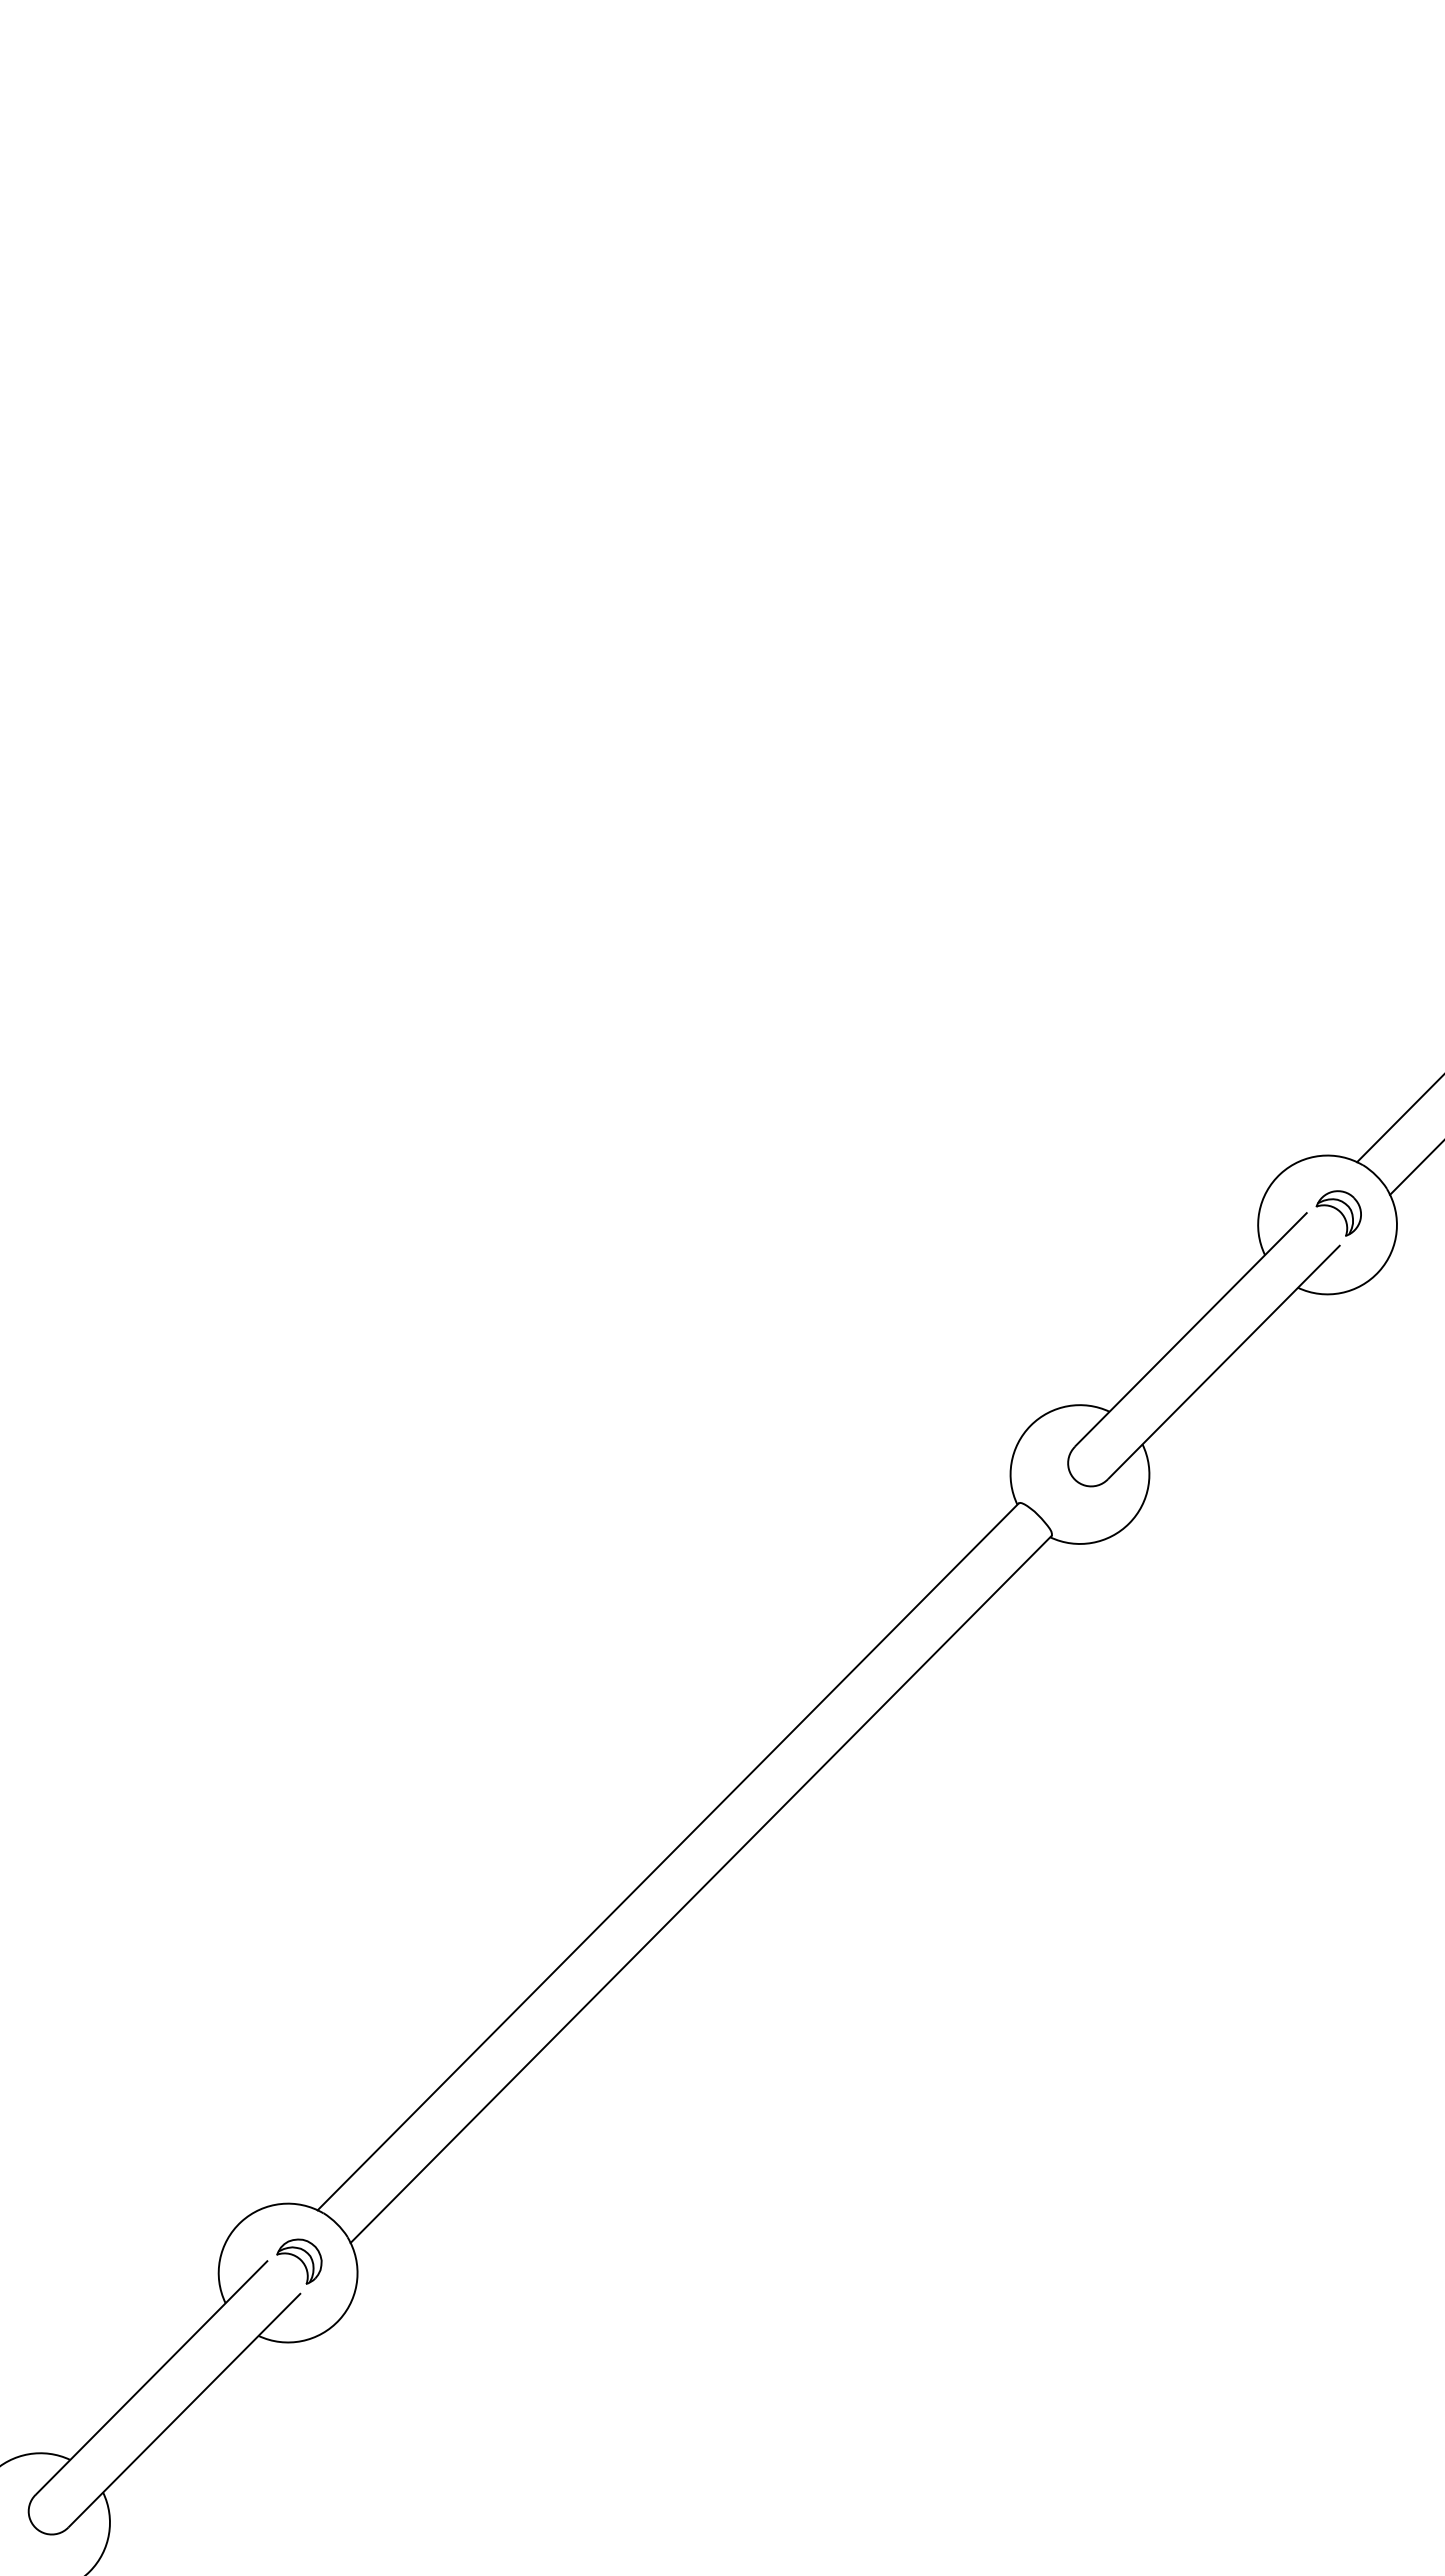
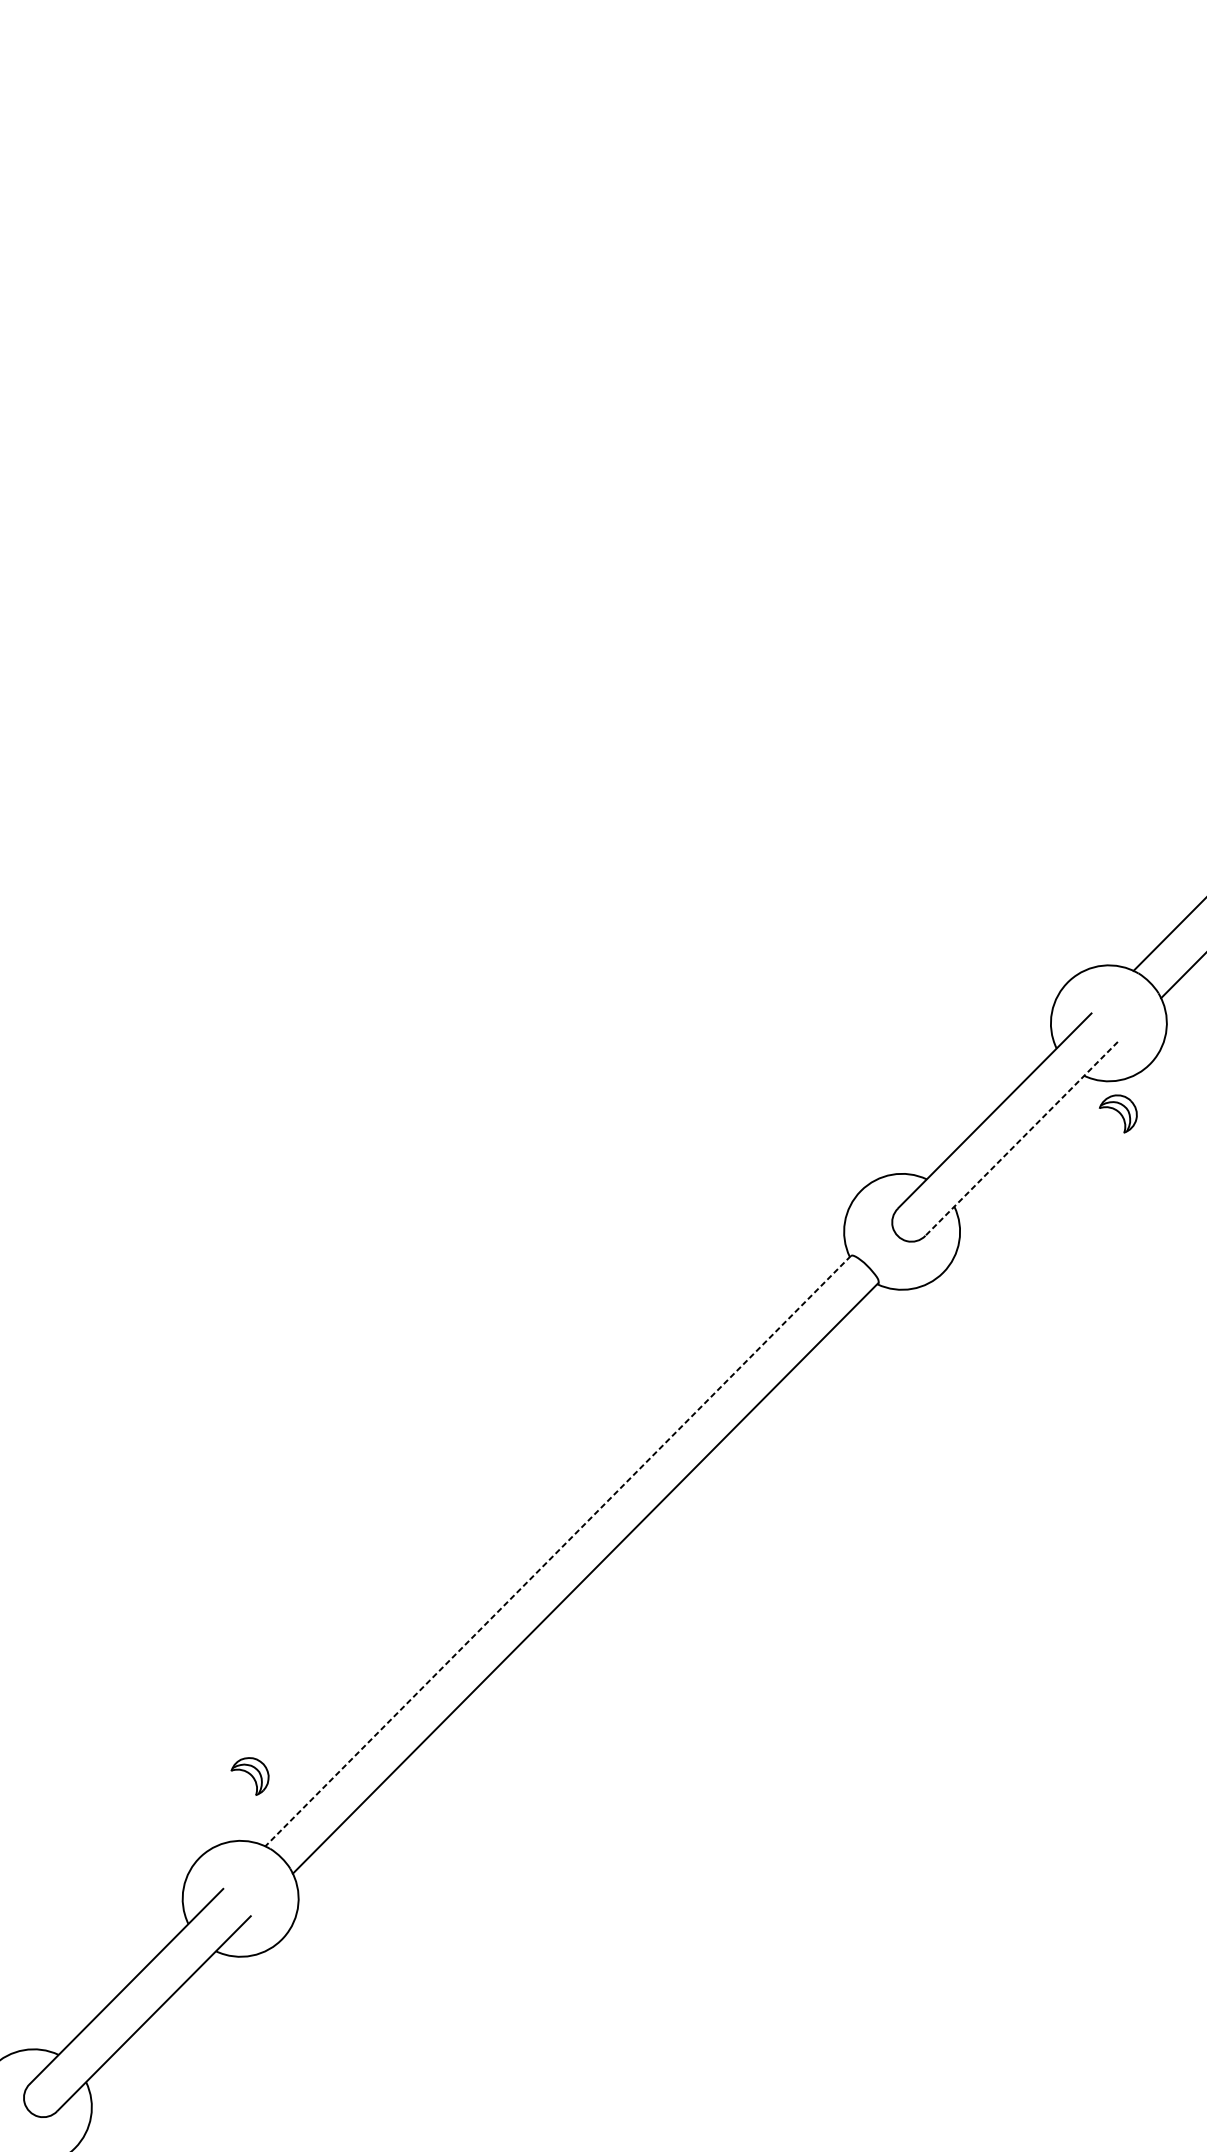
part: (1338, 1213) -> (1118, 1114), moved
line: (1224, 1361) -> (1022, 1137), solid -> dashed
line: (668, 1856) -> (558, 1550), solid -> dashed
part: (299, 2261) -> (250, 1776), moved

